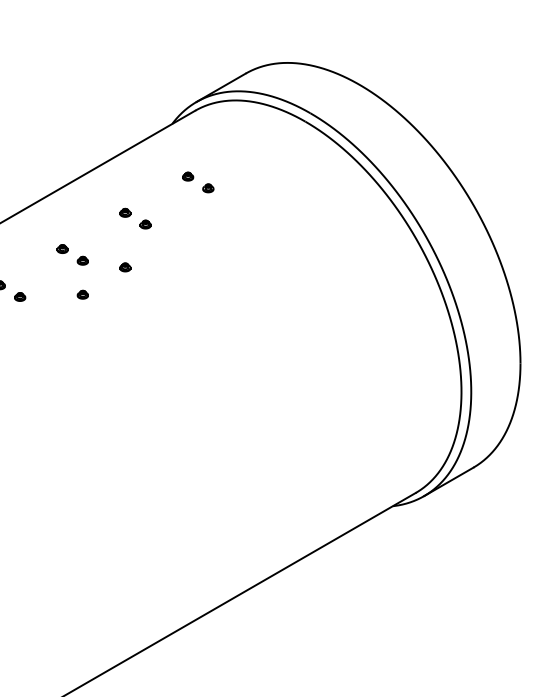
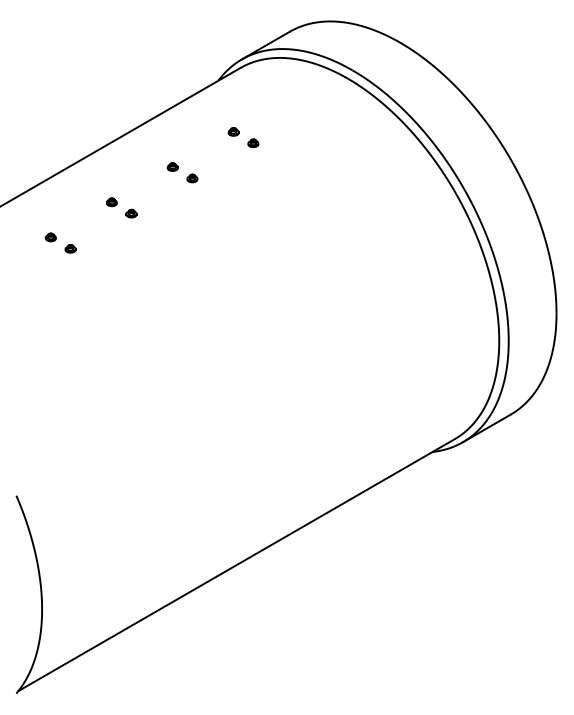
part: (125, 266) -> (172, 219), removed
part: (82, 294) -> (131, 246), removed

